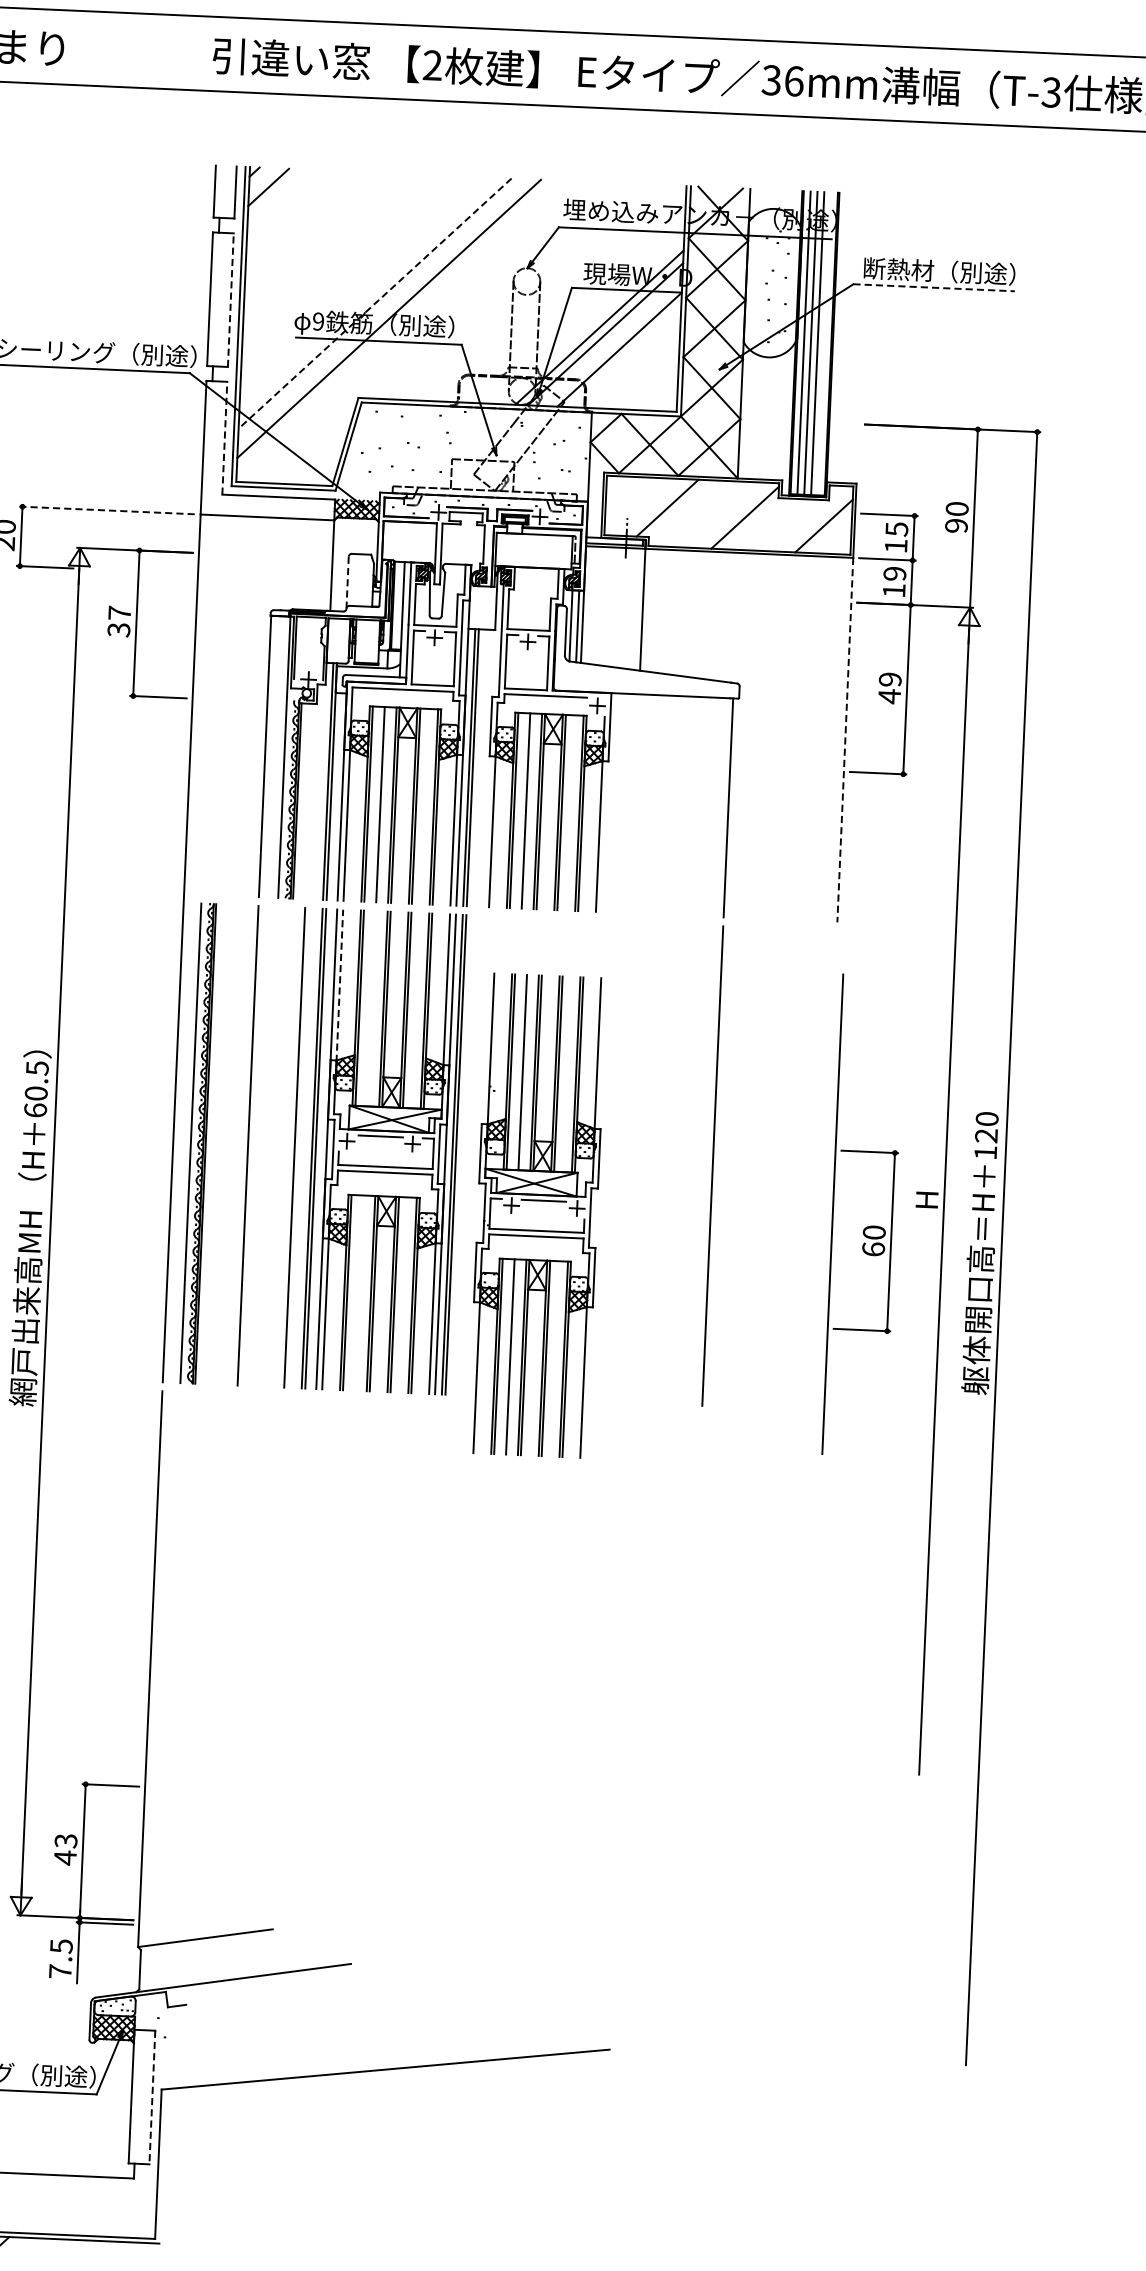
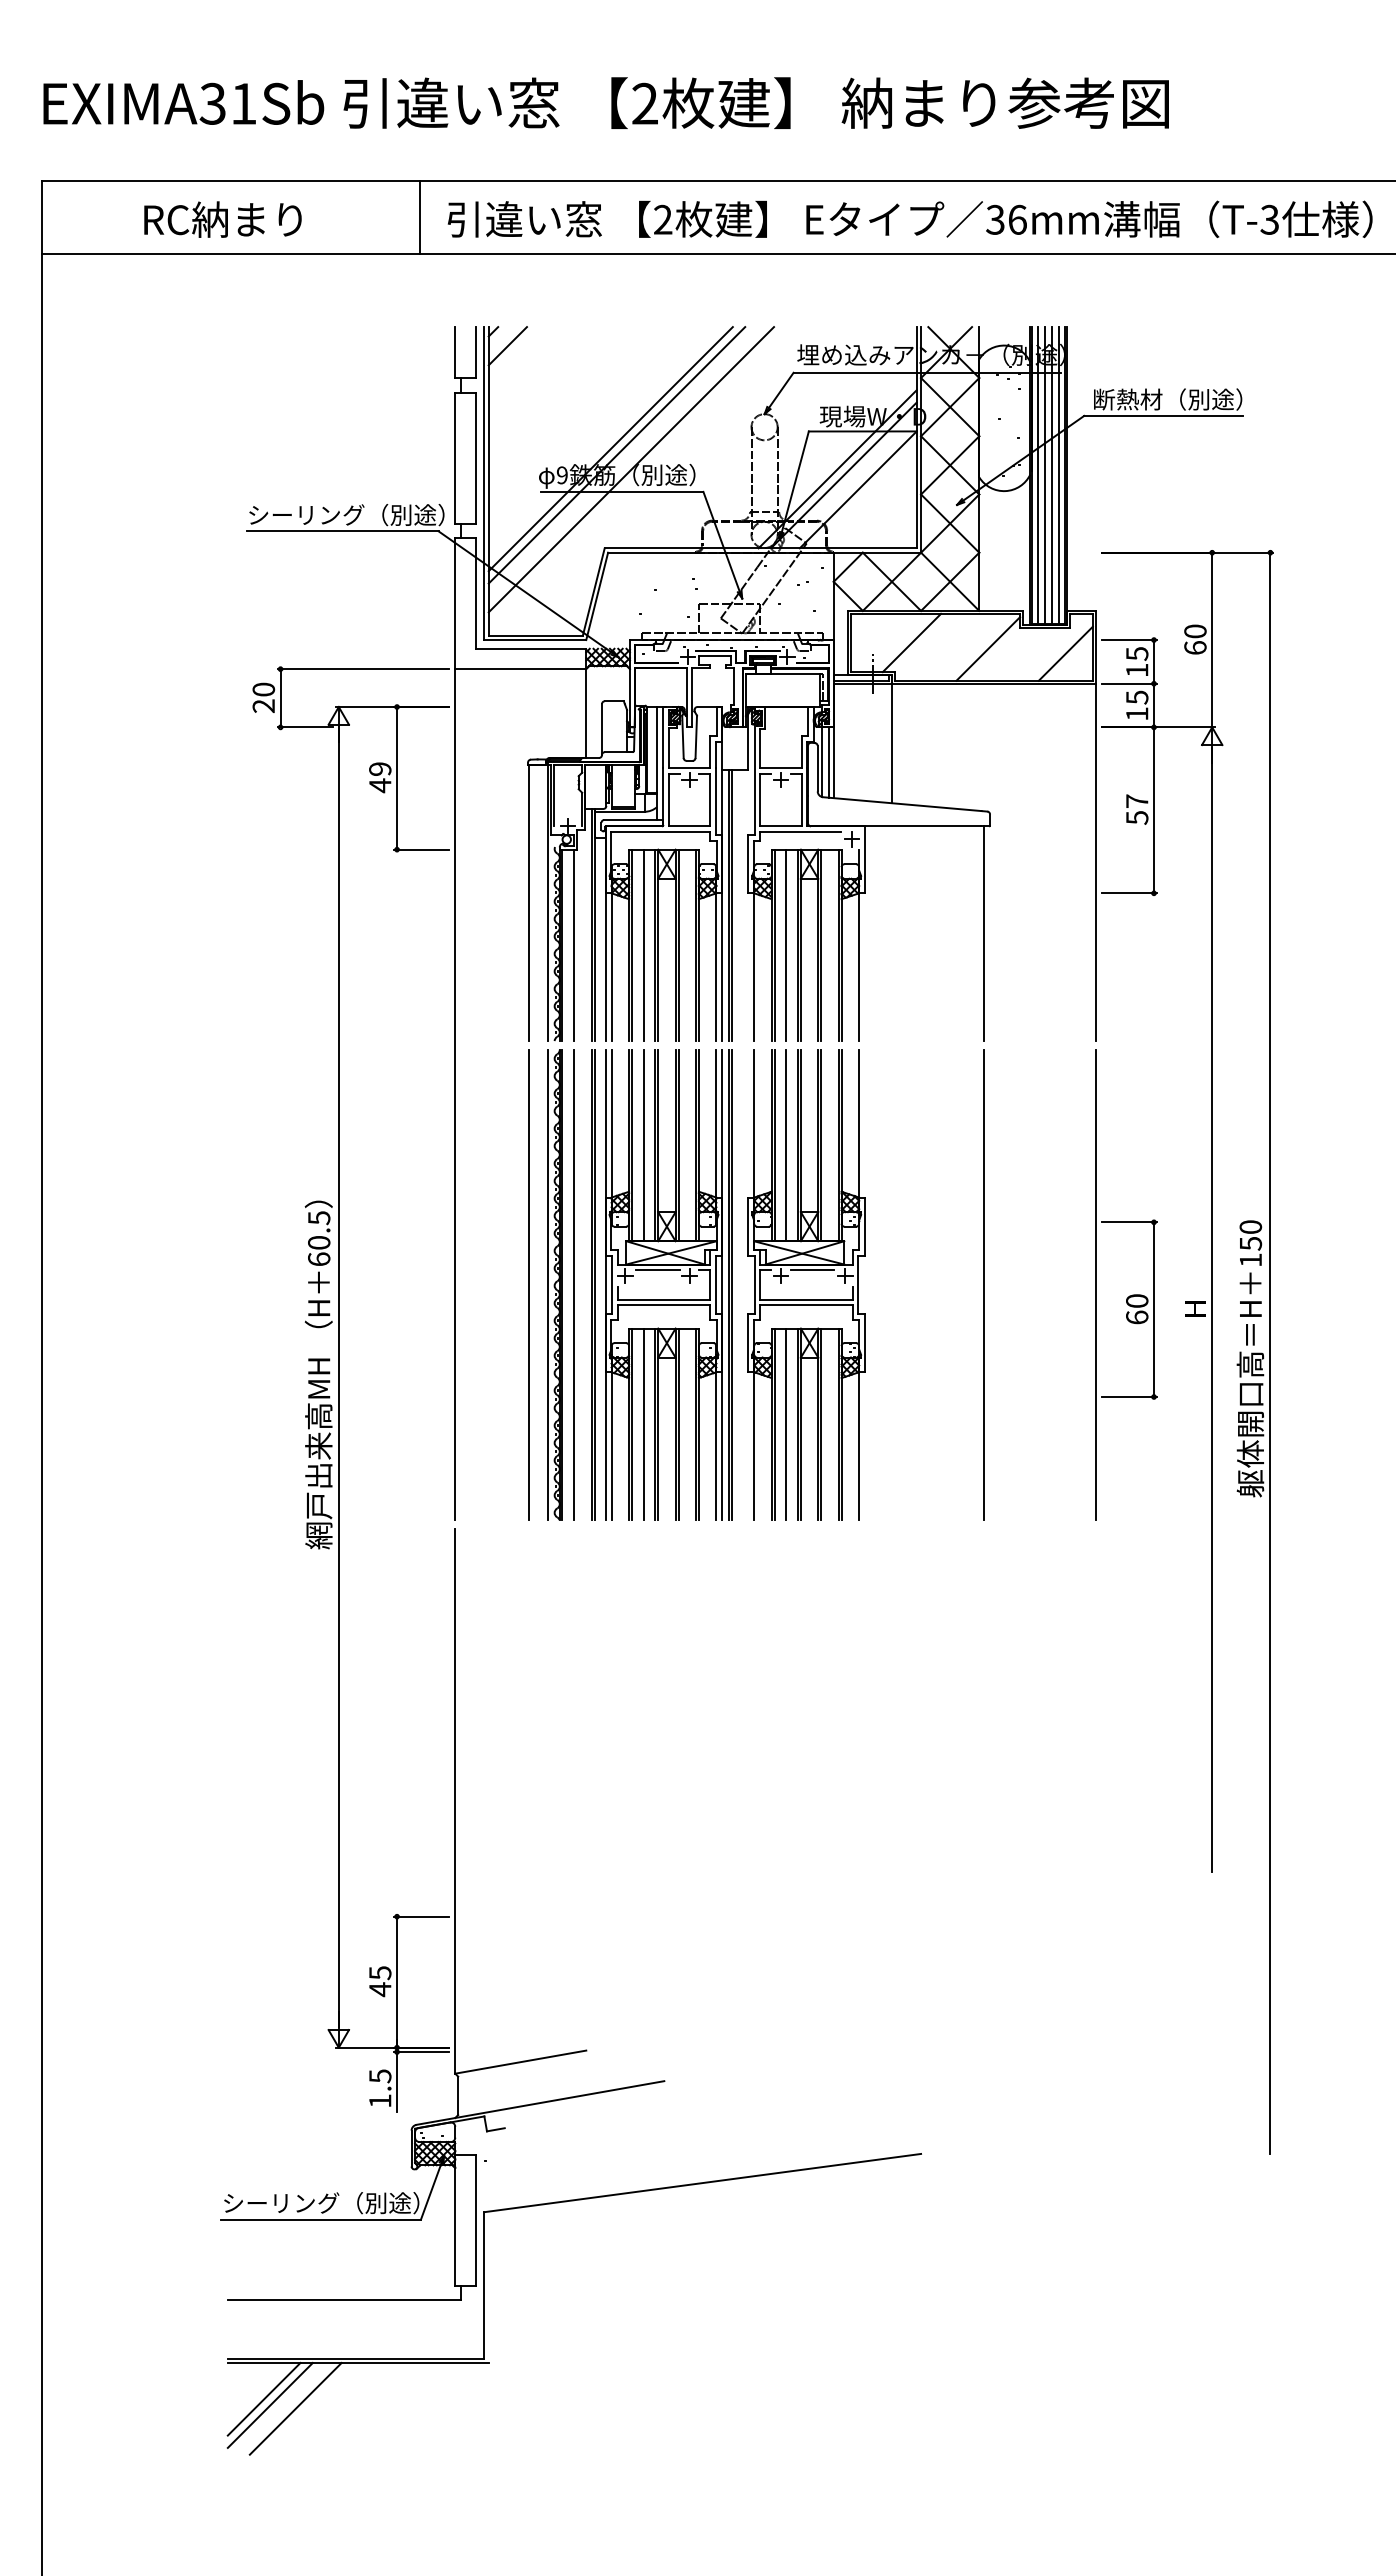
line: (185, 52) -> (420, 217), added
line: (934, 287) -> (1163, 415), dashed -> solid
line: (368, 297) -> (610, 449), added
line: (230, 300) -> (475, 458), dashed -> solid
line: (374, 303) -> (616, 455), dashed -> solid
line: (824, 343) -> (1058, 475), added
line: (224, 437) -> (475, 592), dashed -> solid
line: (107, 510) -> (363, 669), dashed -> solid
text: (956, 525) -> (1195, 647), 90 -> 60
text: (895, 573) -> (1137, 697), 19 -> 15
line: (348, 583) -> (602, 730), dashed -> solid
text: (119, 621) -> (380, 777), 37 -> 49
text: (890, 688) -> (1137, 809), 49 -> 57
line: (845, 740) -> (1095, 862), dashed -> solid
line: (309, 801) -> (574, 945), added
line: (339, 985) -> (611, 1124), dashed -> solid
line: (371, 1008) -> (643, 1145), added
text: (986, 1135) -> (1250, 1243), 120 -> 150
part: (197, 1143) -> (554, 1284), moved
part: (537, 1215) -> (806, 1284), moved
part: (866, 1226) -> (1129, 1295), moved
line: (359, 1293) -> (643, 1424), added
text: (65, 1840) -> (379, 1972), 43 -> 45
text: (60, 1971) -> (380, 2100), 7.5 -> 1.5
line: (152, 2097) -> (475, 2220), dashed -> solid

